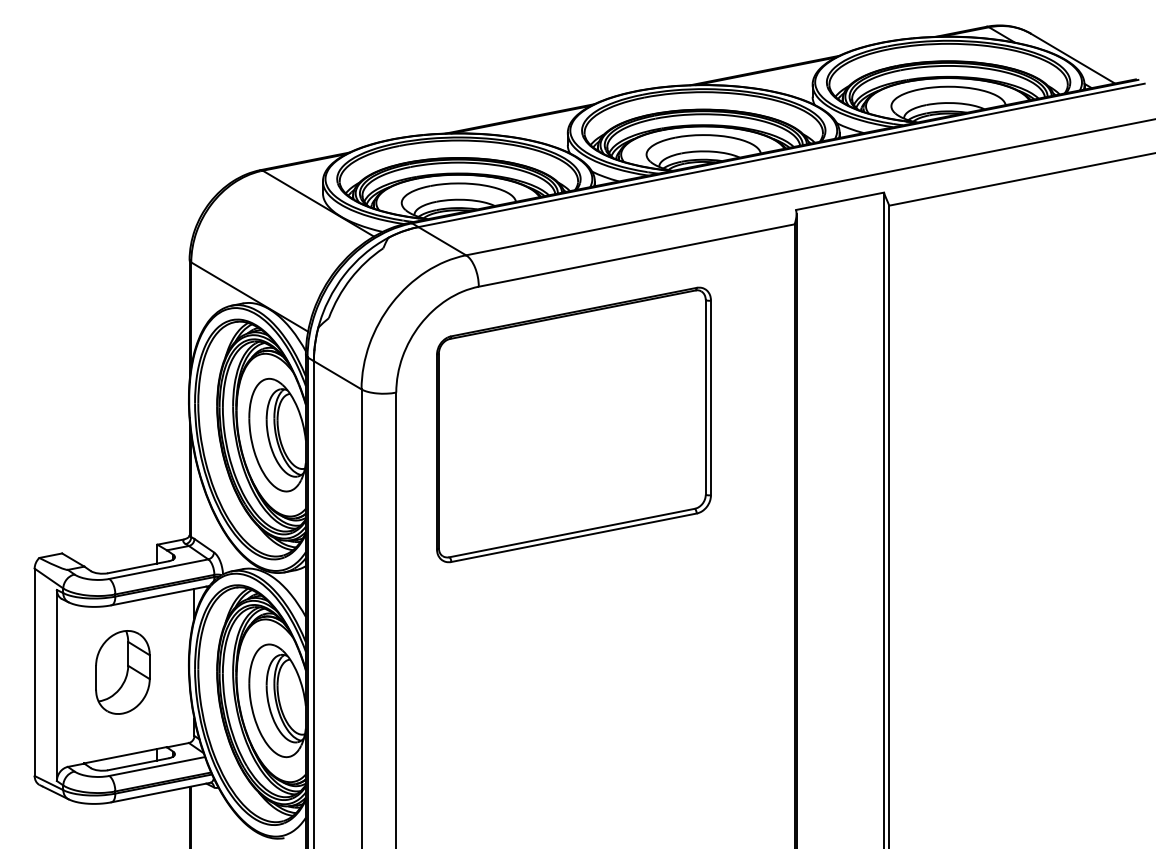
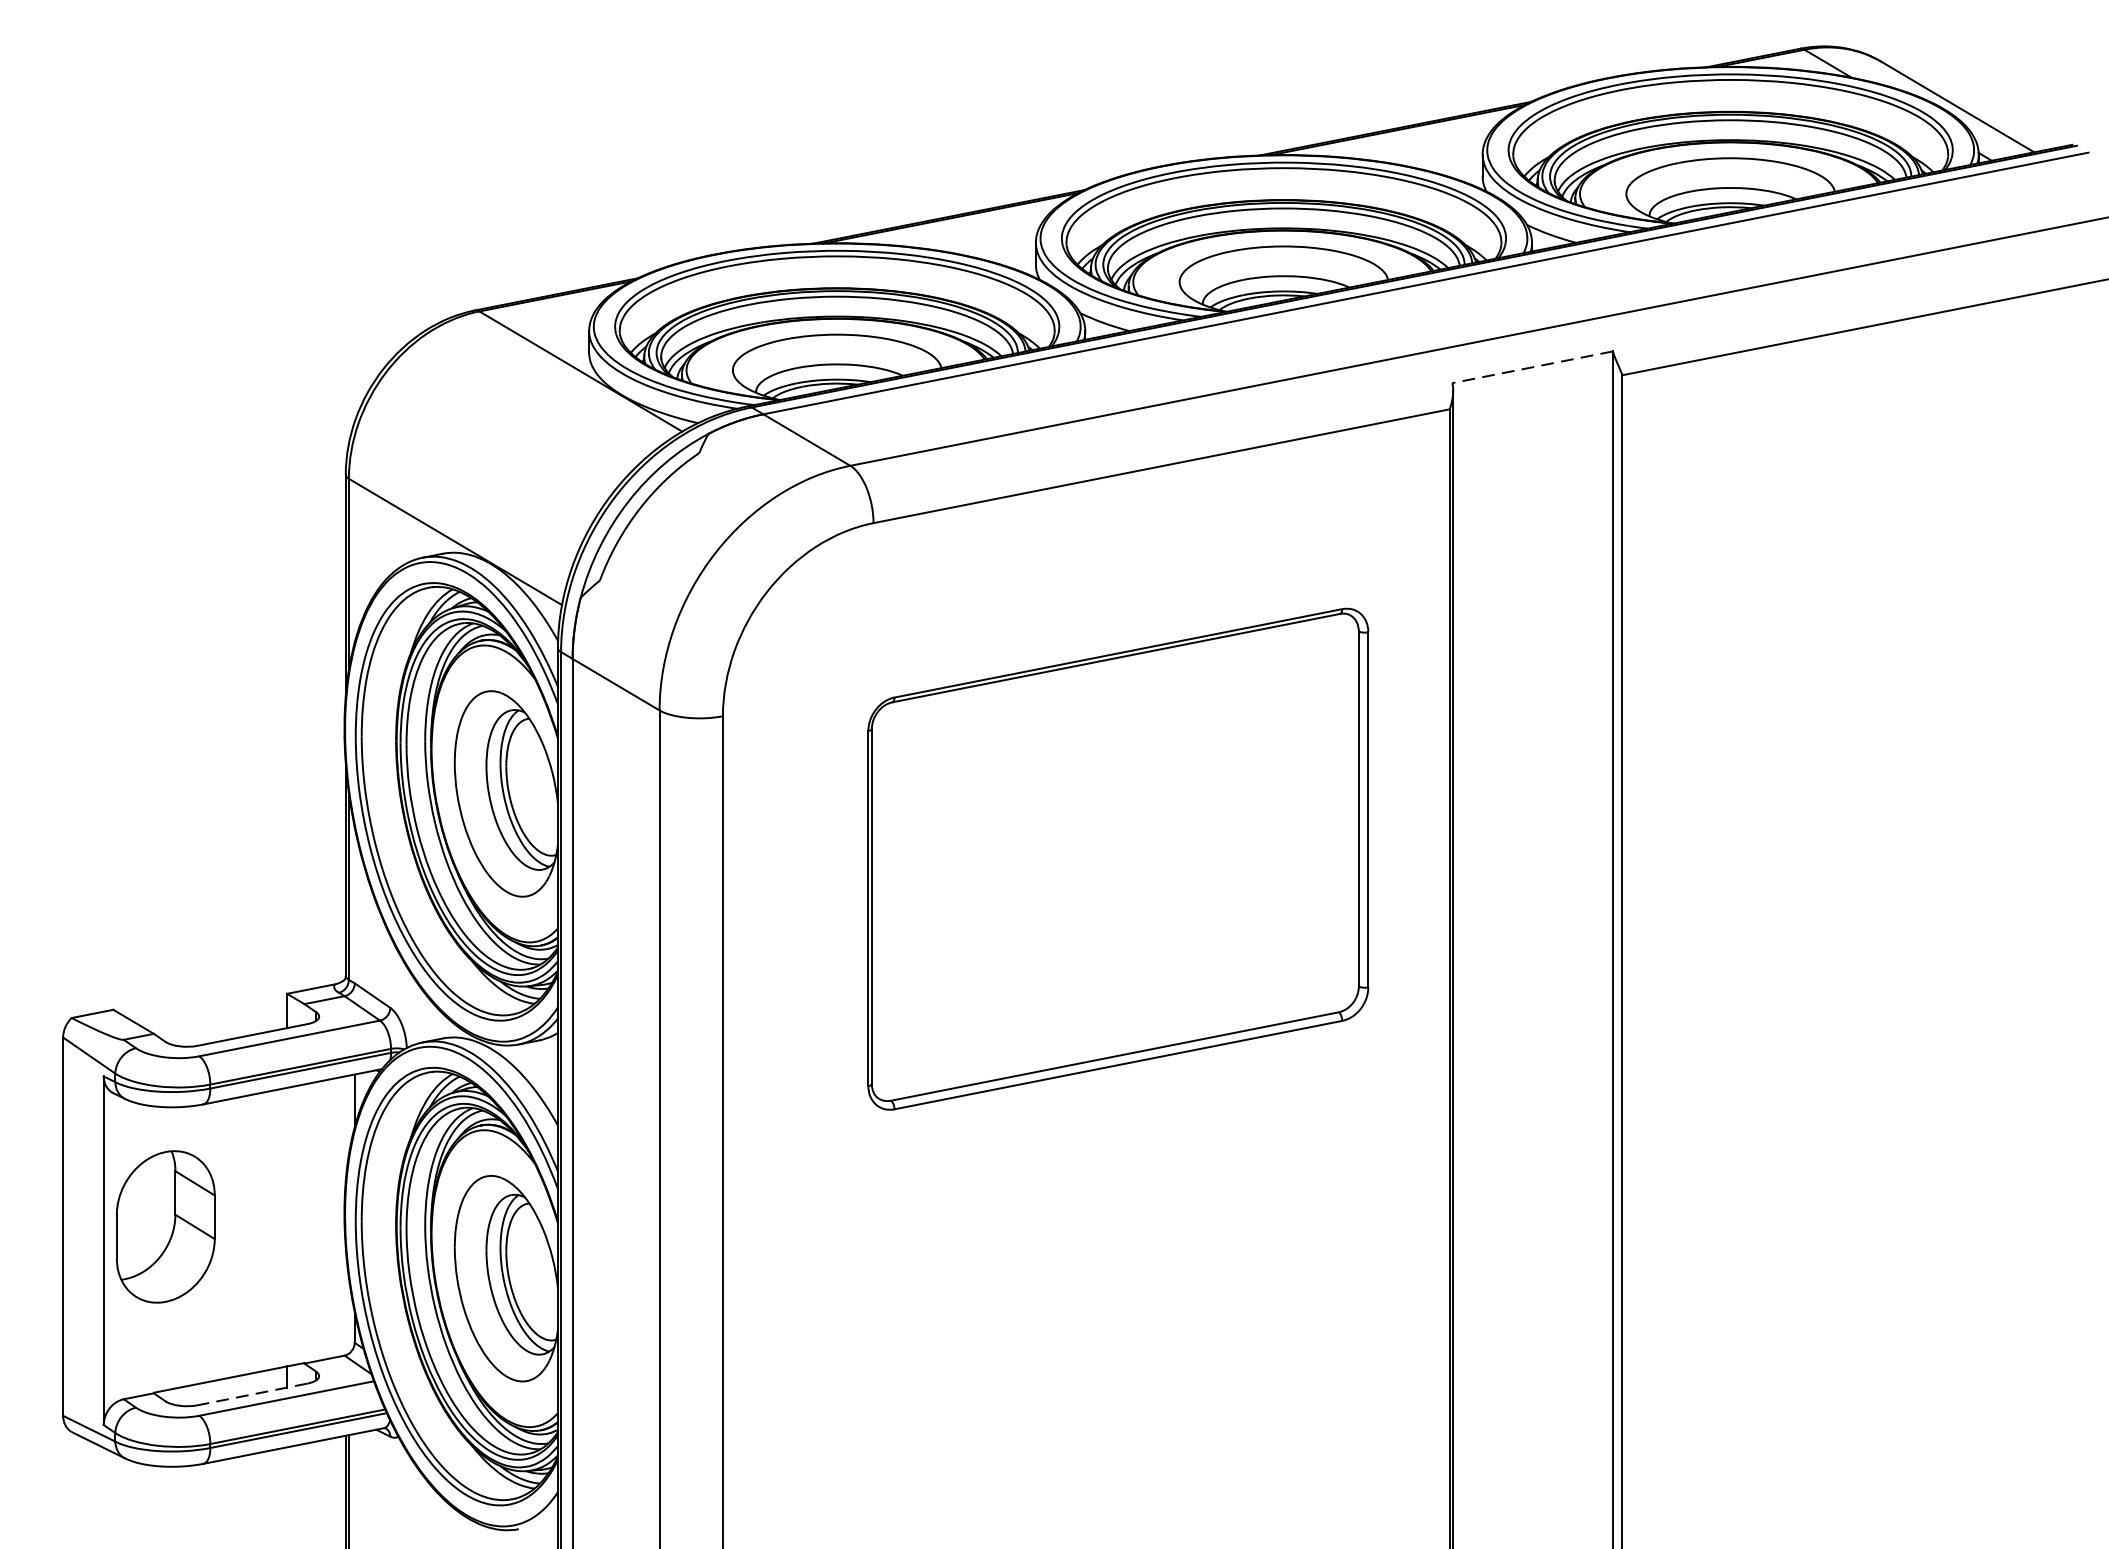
line: (840, 201) -> (1533, 367), solid -> dashed
part: (573, 424) -> (1117, 858), moved
part: (122, 672) -> (165, 1227), moved
line: (138, 764) -> (252, 1394), solid -> dashed

